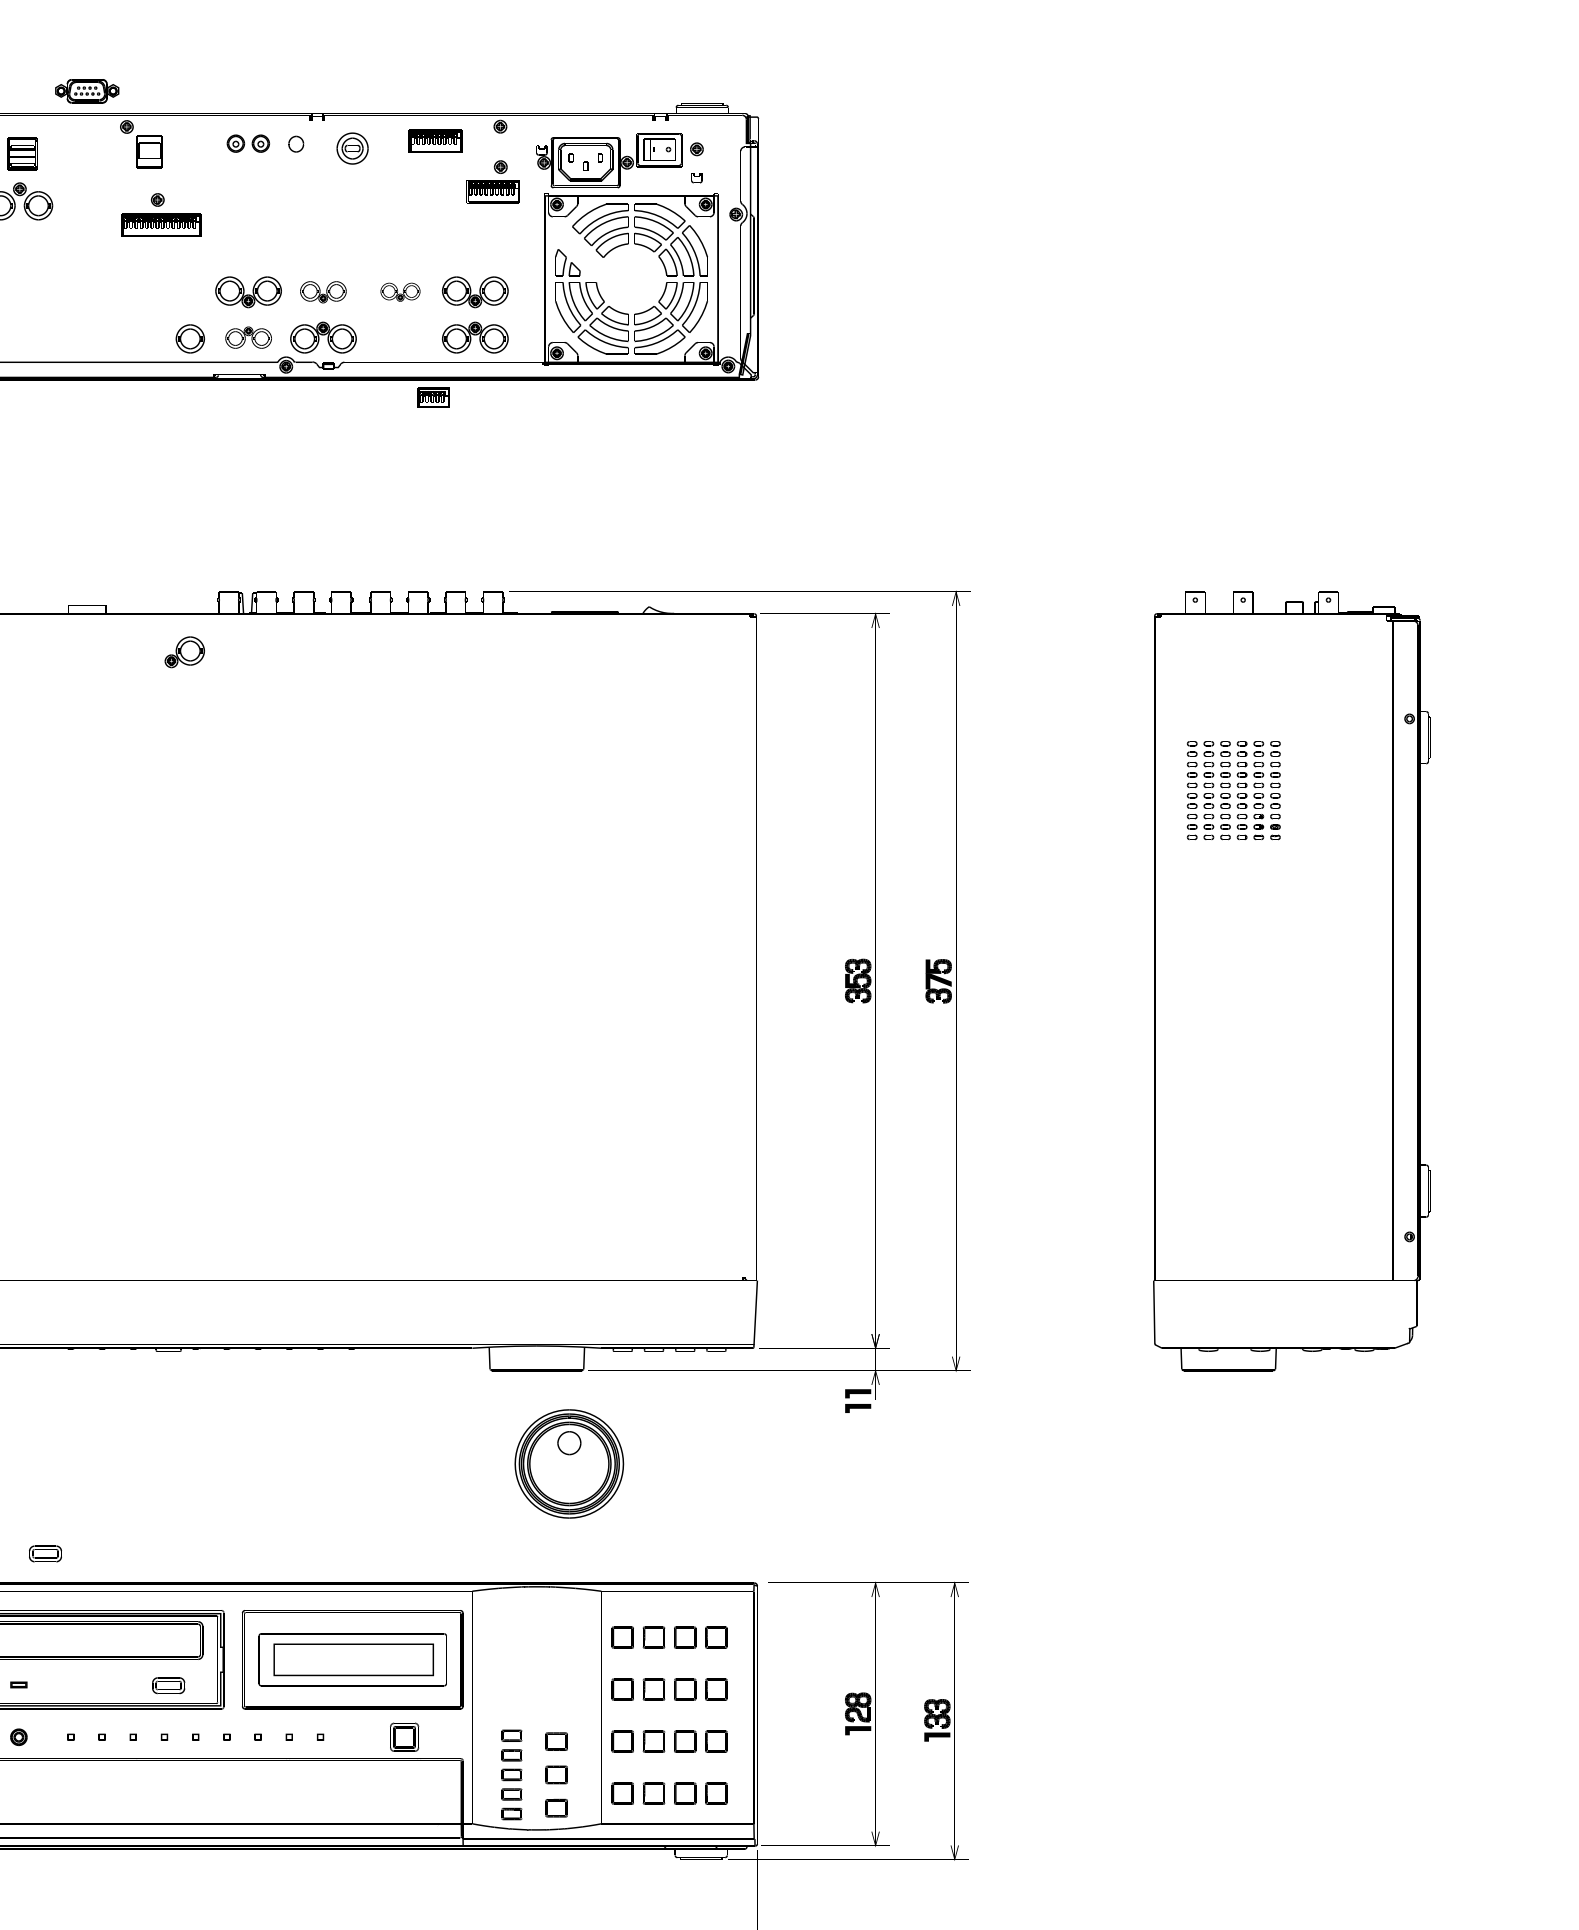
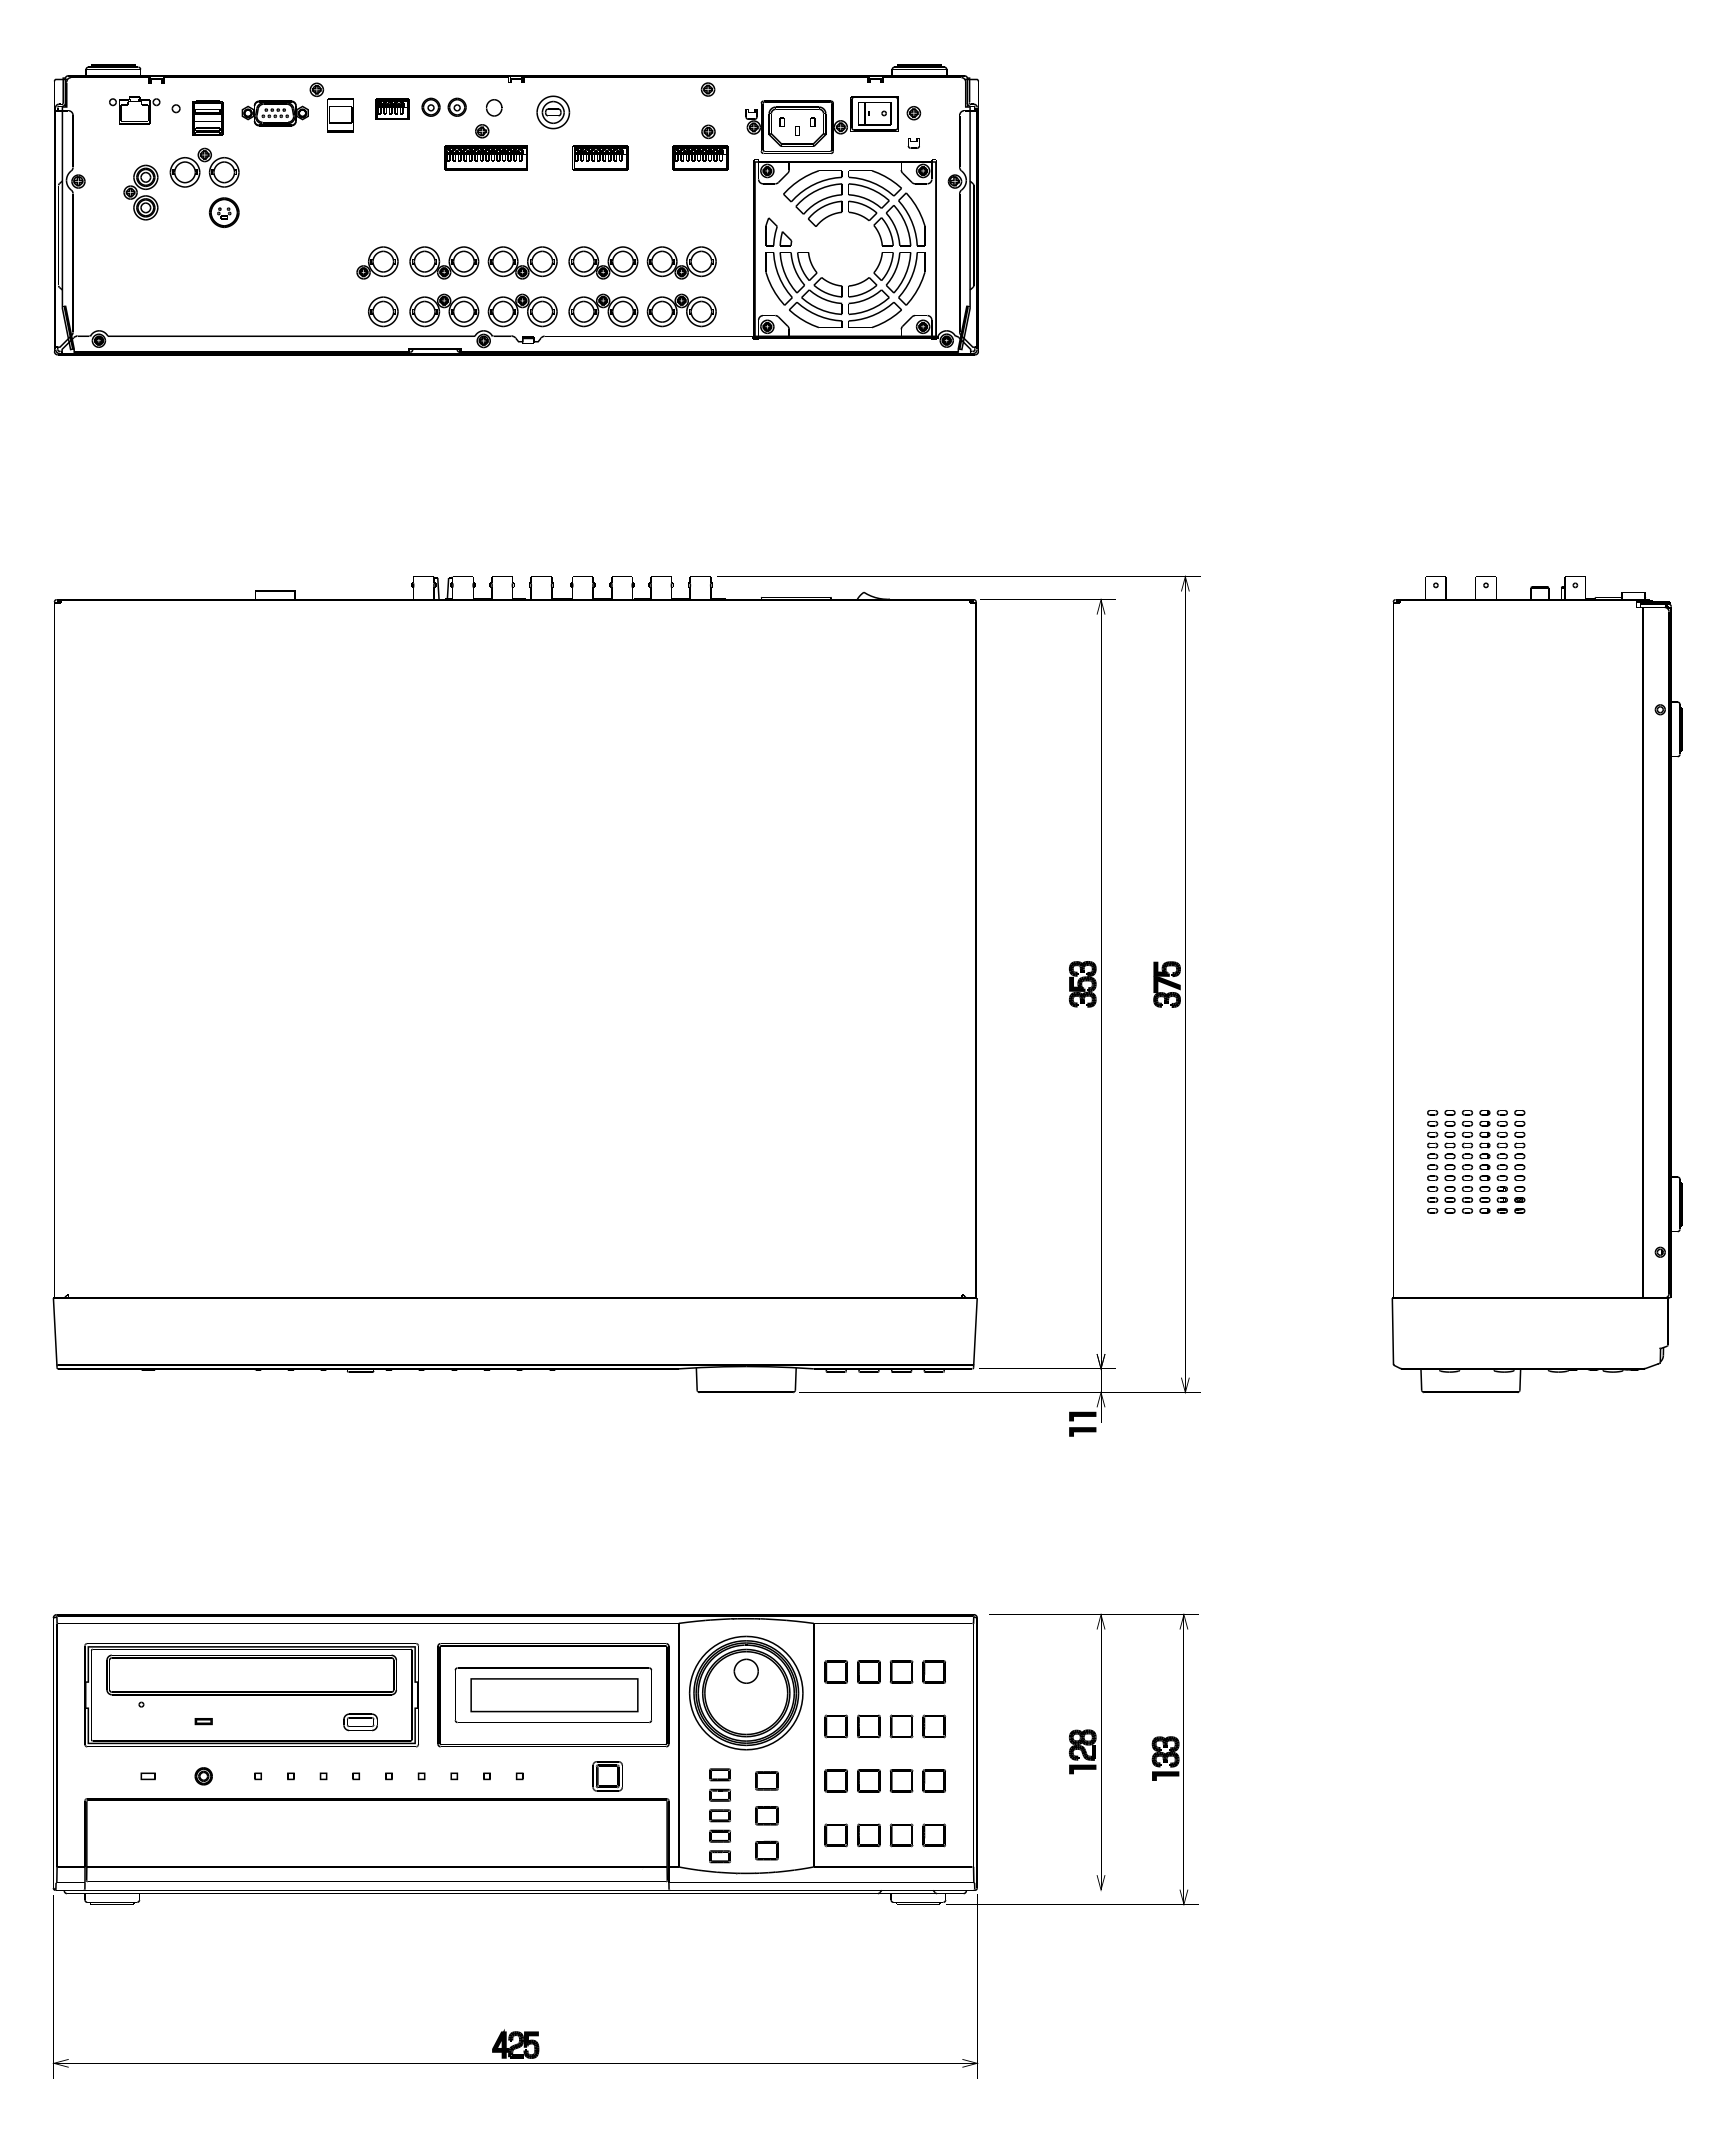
part: (86, 91) -> (274, 113), moved
part: (435, 141) -> (600, 157), moved
part: (160, 215) -> (485, 147), moved
part: (37, 244) -> (223, 212), added
part: (323, 291) -> (522, 262), size x1.43
part: (400, 291) -> (603, 262), size x1.67
part: (248, 337) -> (444, 310), size x1.43
part: (400, 337) -> (603, 310), added
part: (433, 396) -> (392, 108), moved
part: (184, 651) -> (377, 262), moved
part: (1234, 790) -> (1476, 1161), moved
part: (568, 1463) -> (745, 1692), moved
part: (45, 1554) -> (231, 1584), removed

